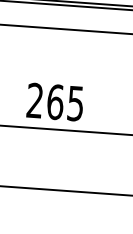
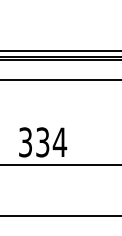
text: (56, 102) -> (43, 142), 265 -> 334

